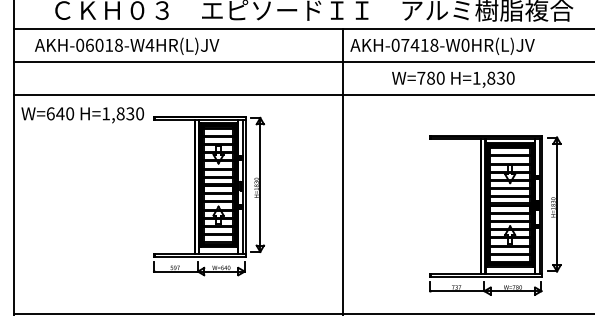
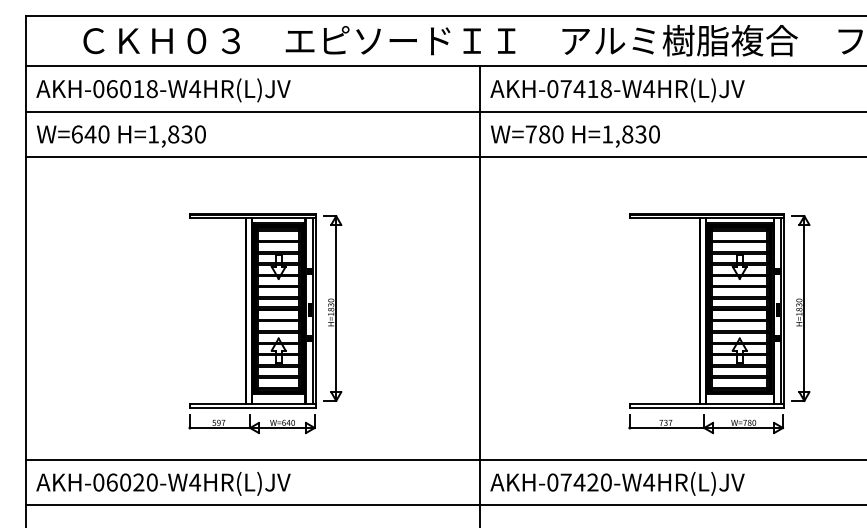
text: (465, 45) -> (649, 89), AKH-07418-W0HR(L)JV -> AKH-07418-W4HR(L)JV
text: (127, 46) -> (163, 90), moved
text: (453, 79) -> (575, 136), moved
text: (82, 115) -> (121, 136), moved
part: (209, 195) -> (265, 323), moved
part: (495, 215) -> (719, 323), moved

